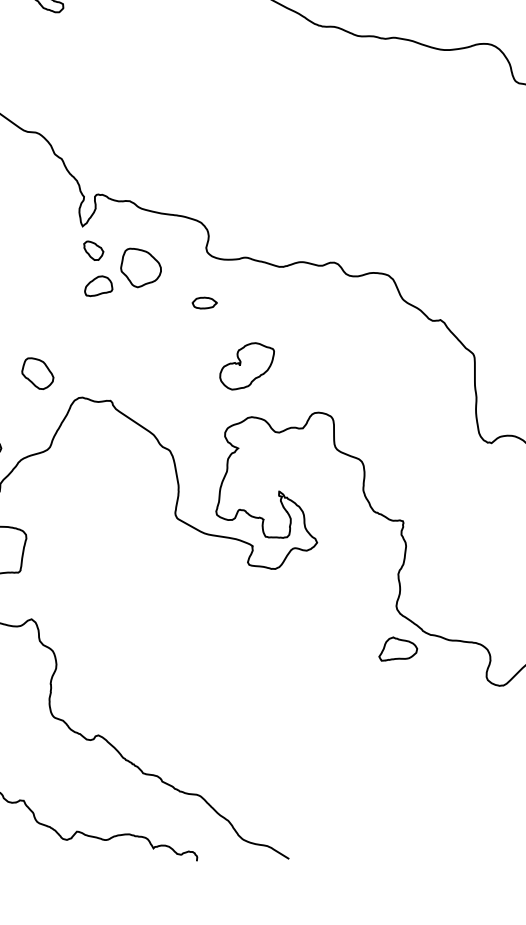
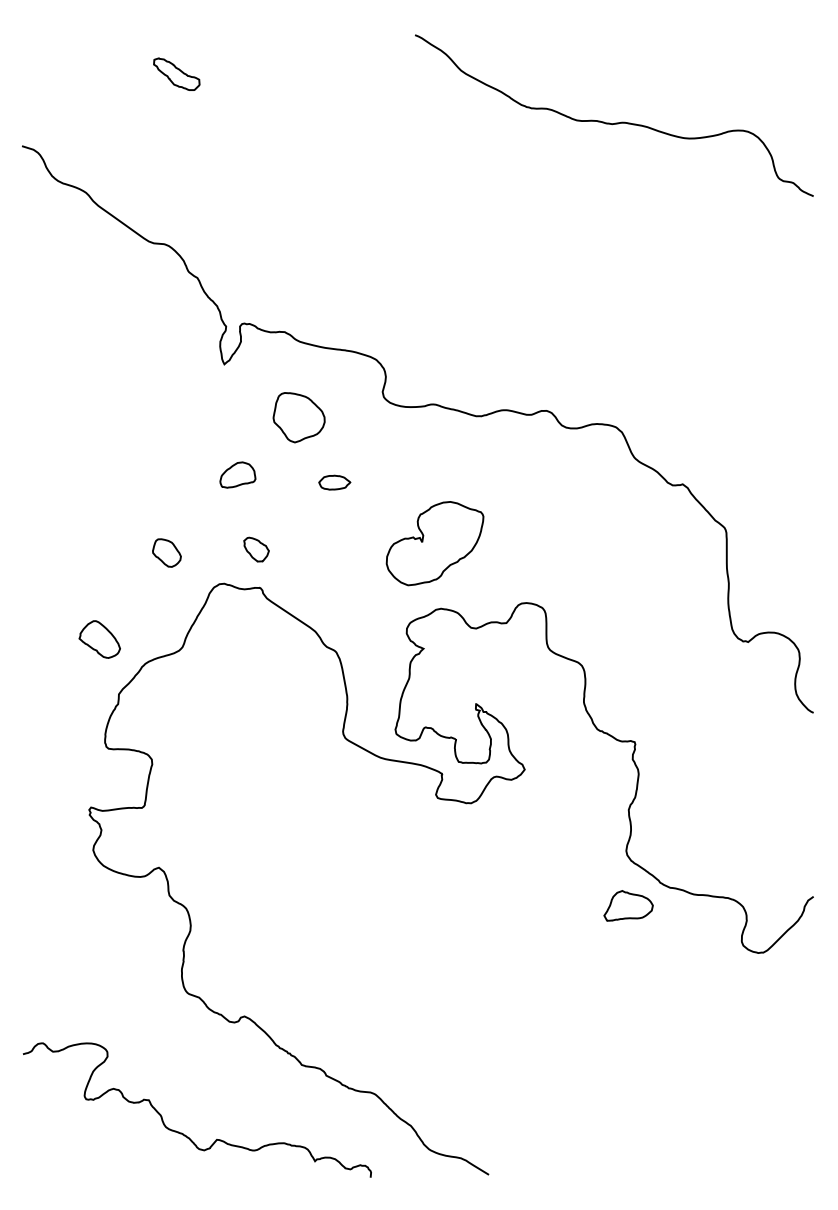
part: (93, 250) -> (256, 549), moved
part: (98, 285) -> (237, 474), moved
part: (204, 302) -> (334, 482), moved
part: (246, 366) -> (434, 543), size x1.4
part: (37, 373) -> (166, 552), size x0.7

